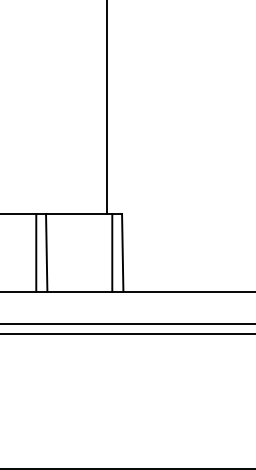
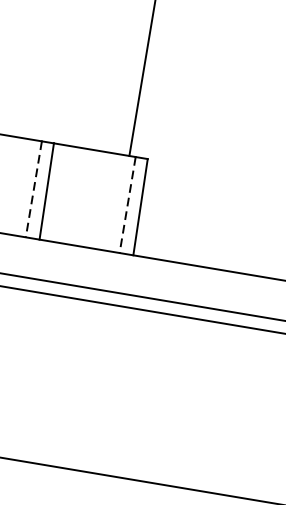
line: (36, 253) -> (34, 189), solid -> dashed
line: (112, 253) -> (127, 205), solid -> dashed

